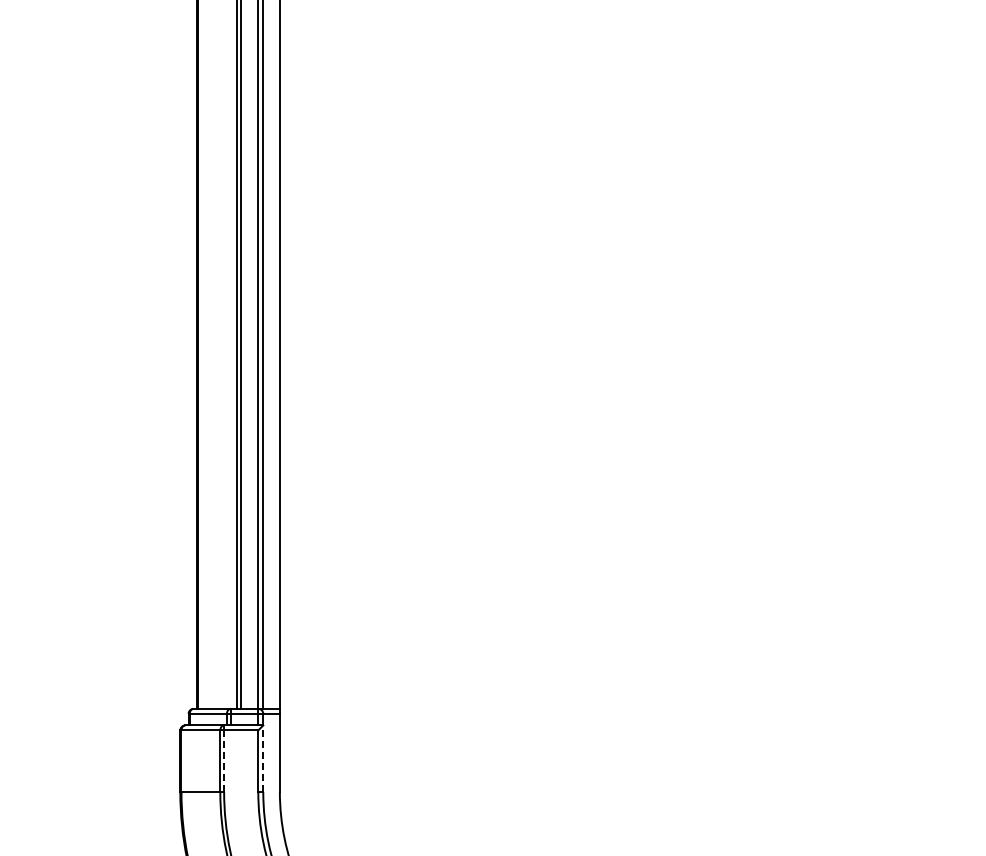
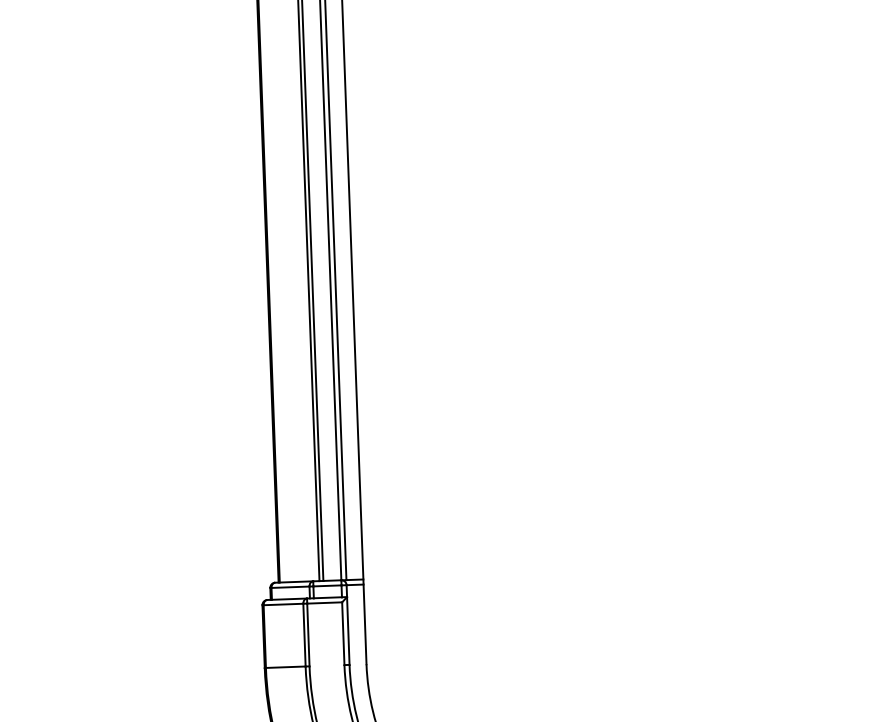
line: (263, 758) -> (348, 630), dashed -> solid
line: (224, 761) -> (308, 635), dashed -> solid

